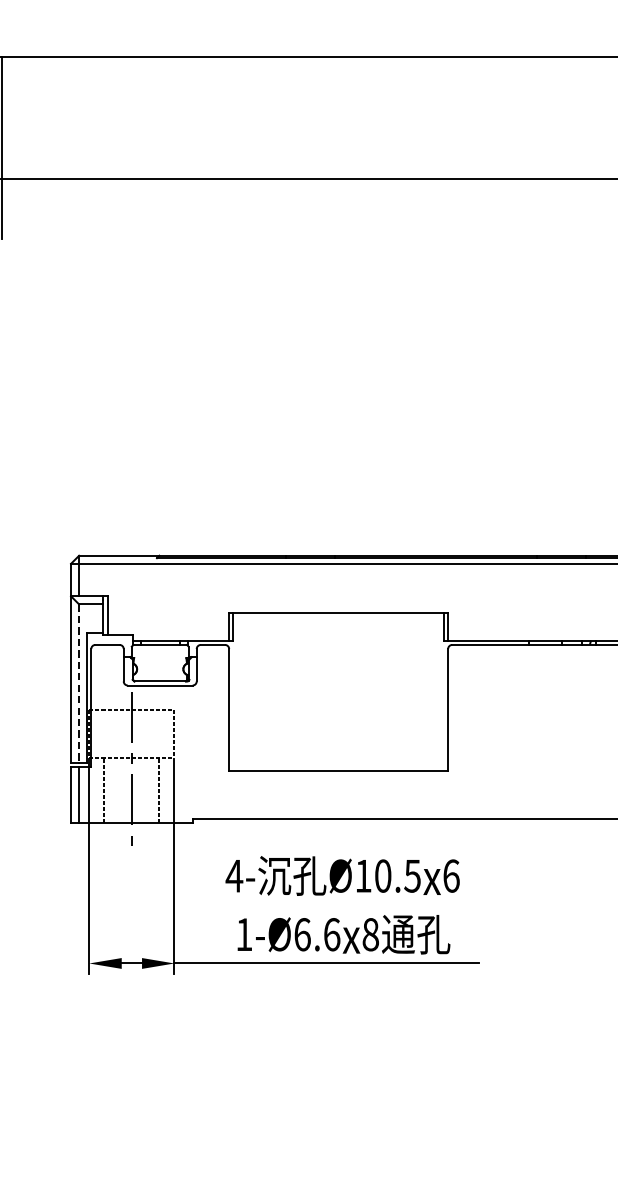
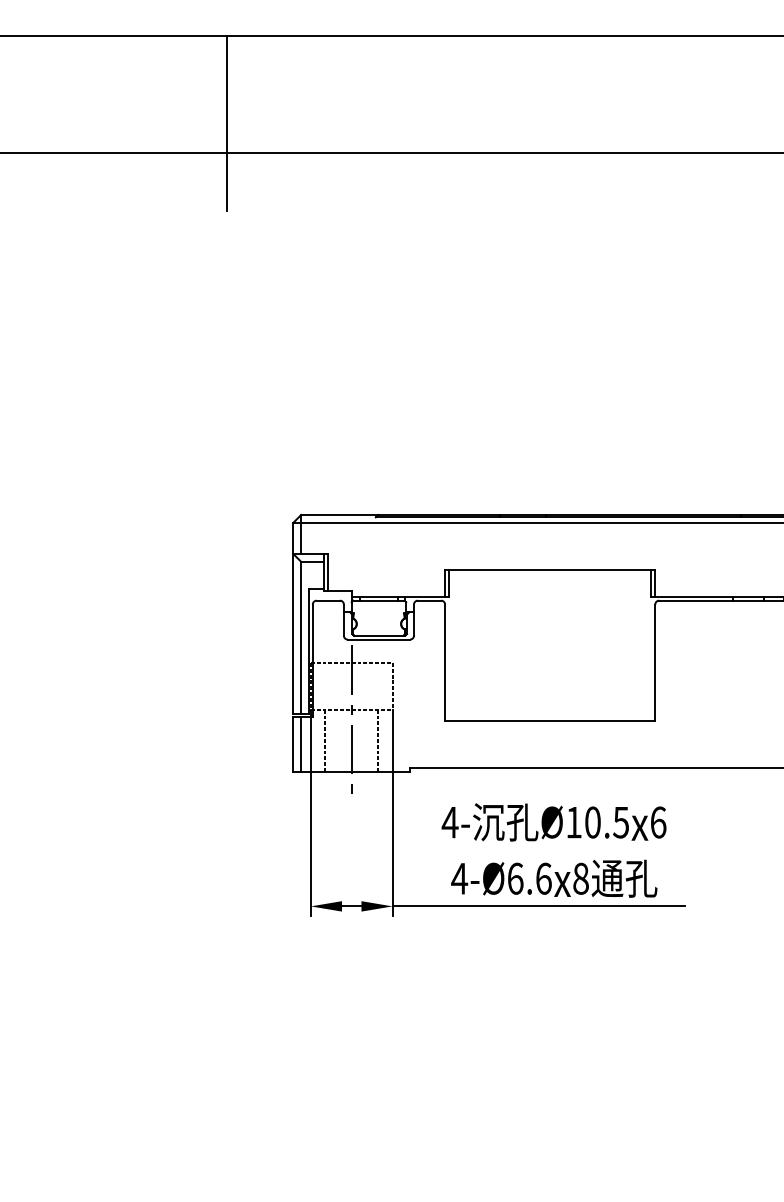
line: (79, 683) -> (301, 637), dashed -> solid
text: (244, 934) -> (459, 878), 1-Ø6.6 -> 4-Ø6.6

